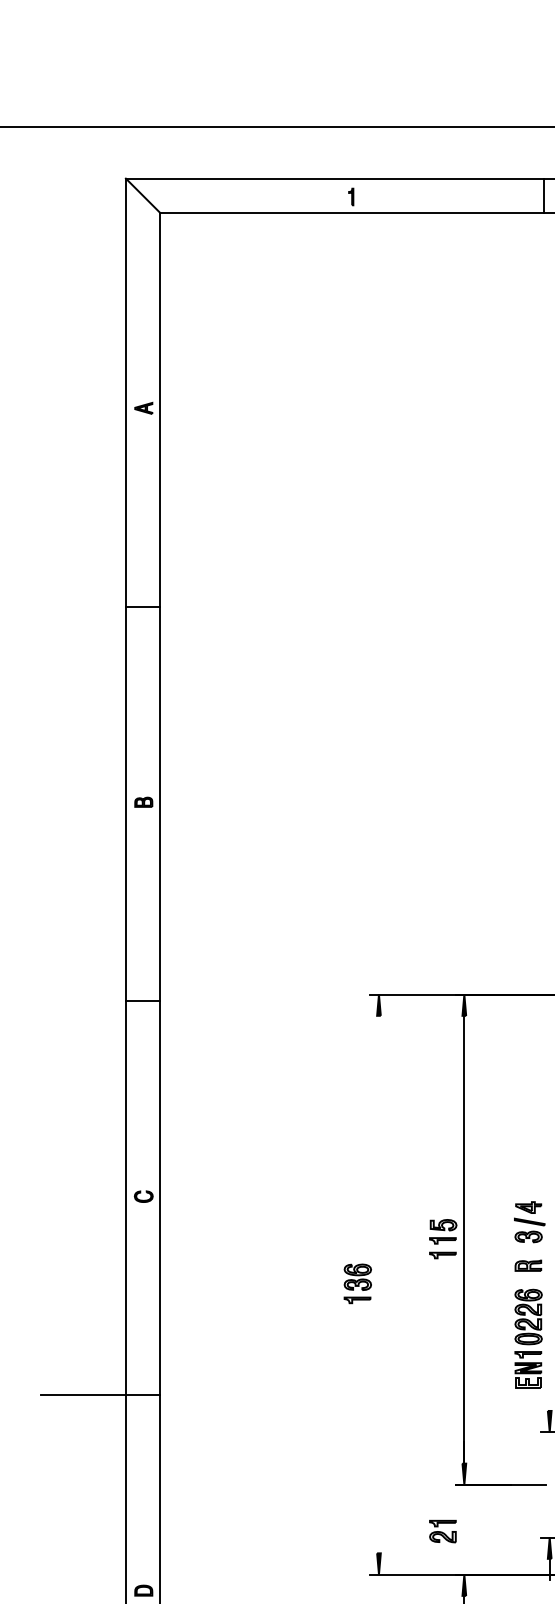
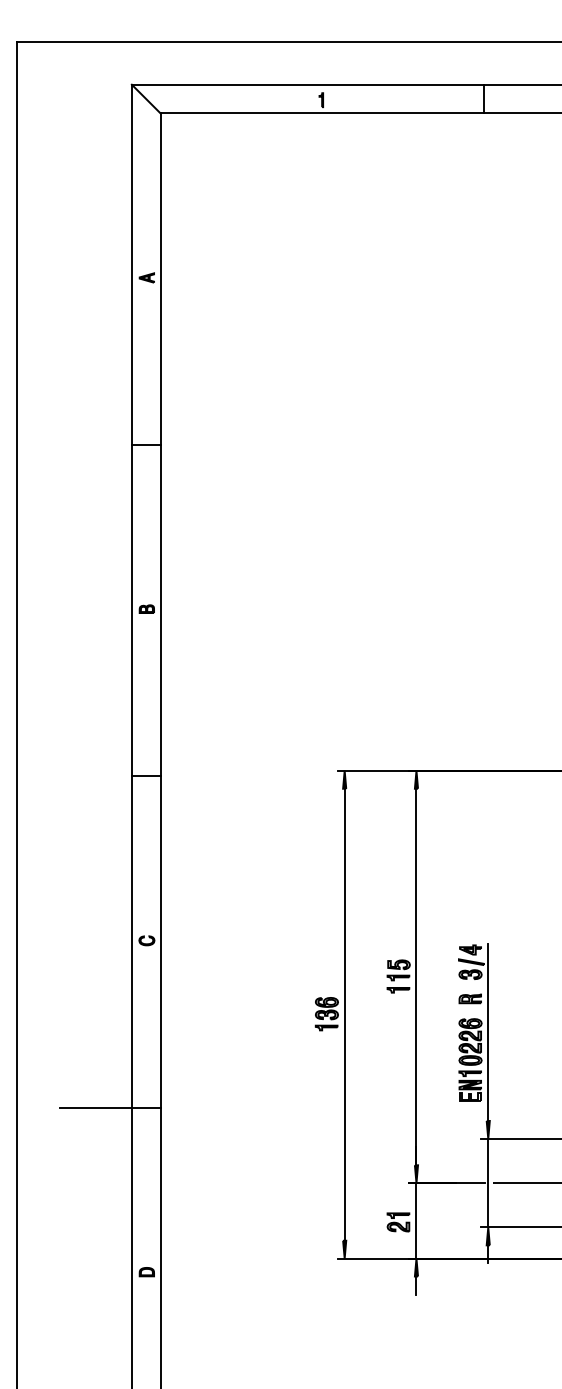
line: (378, 1284) -> (344, 1014), added
line: (550, 1305) -> (488, 1032), added
line: (550, 1484) -> (488, 1182), added
line: (464, 1529) -> (416, 1220), added

